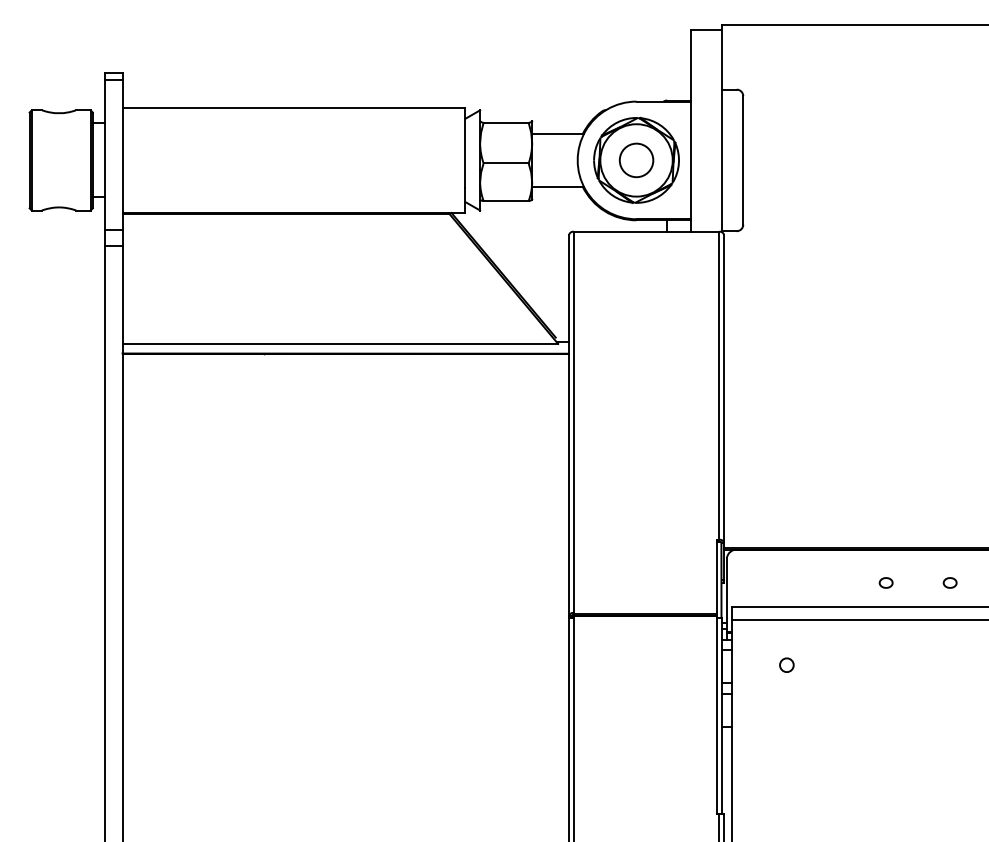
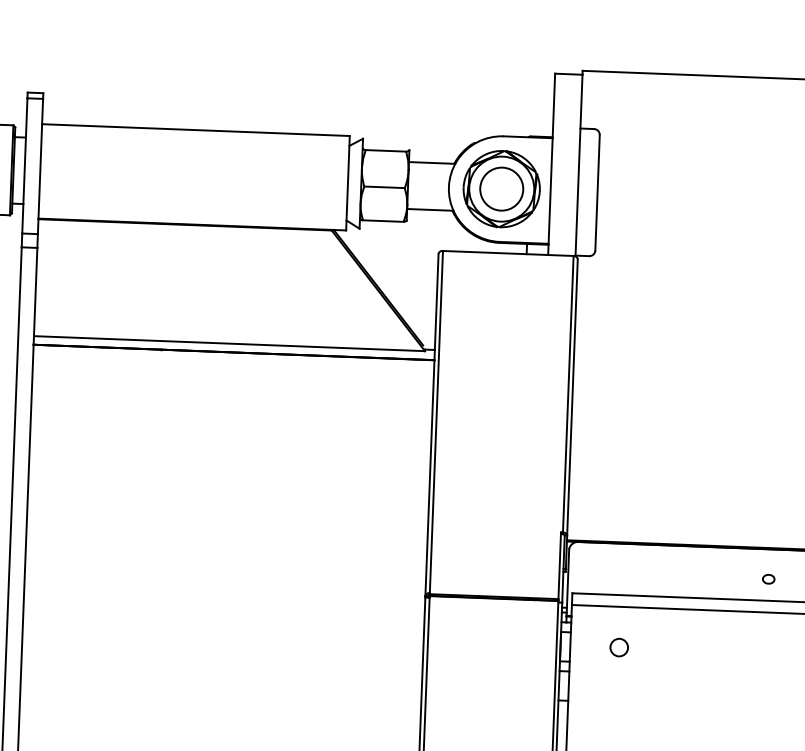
circle: (636, 160) -> (501, 189), size x1.43
part: (885, 582) -> (710, 576), removed
circle: (786, 664) -> (618, 646), size x1.43

